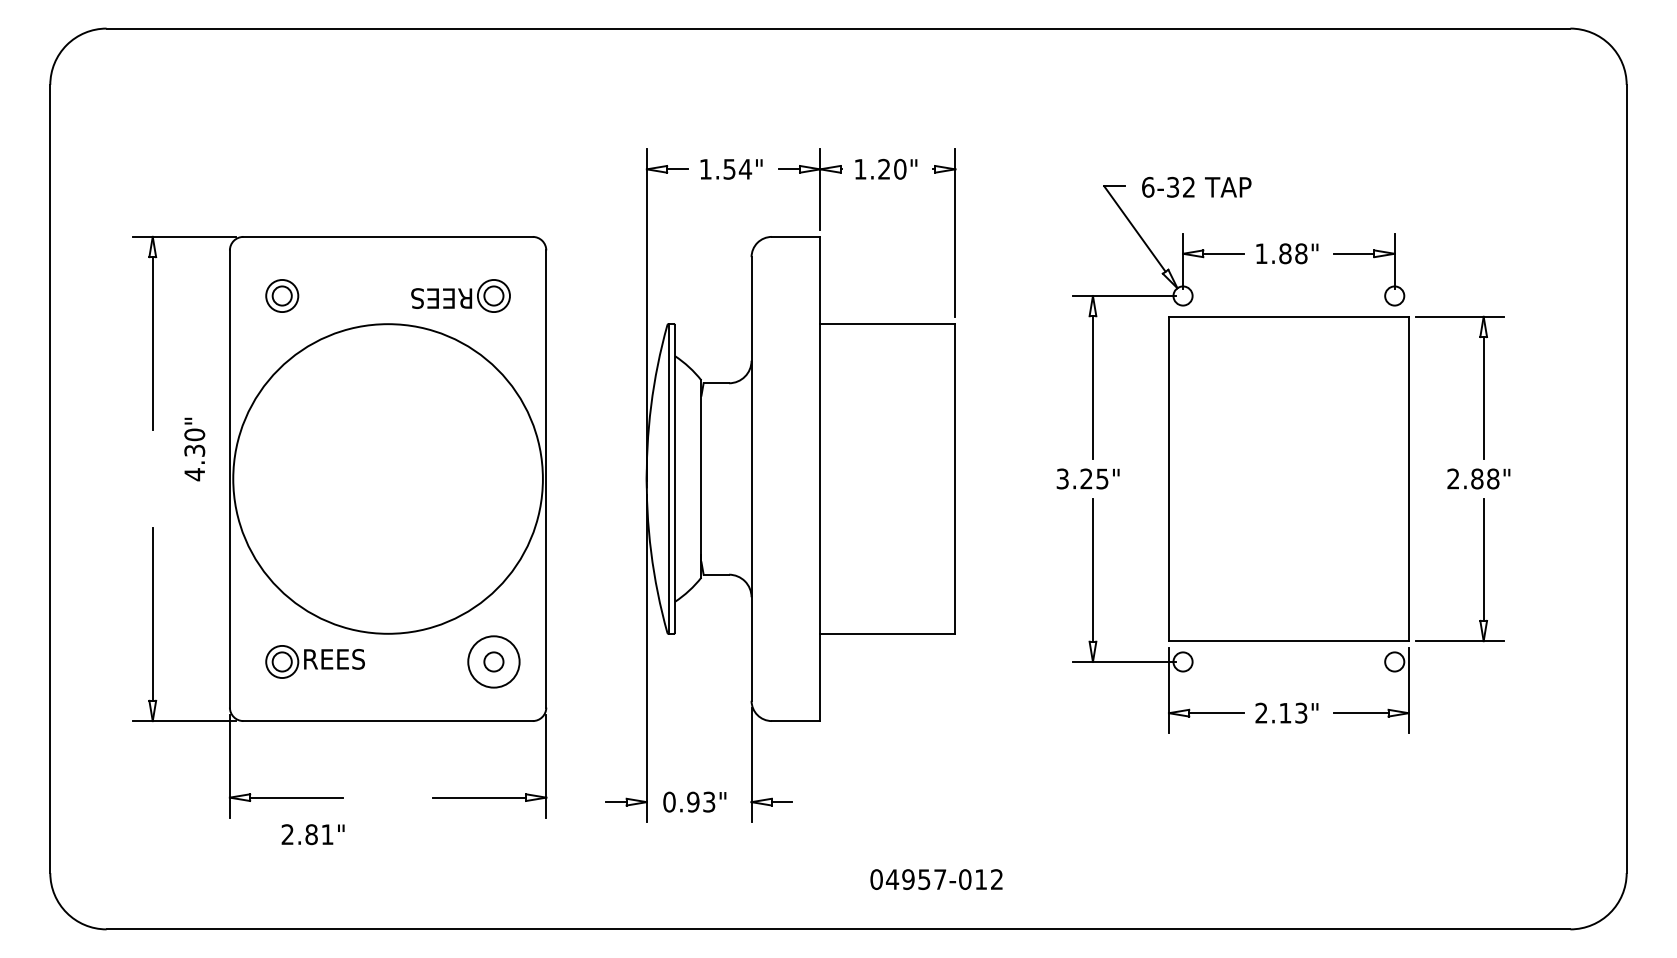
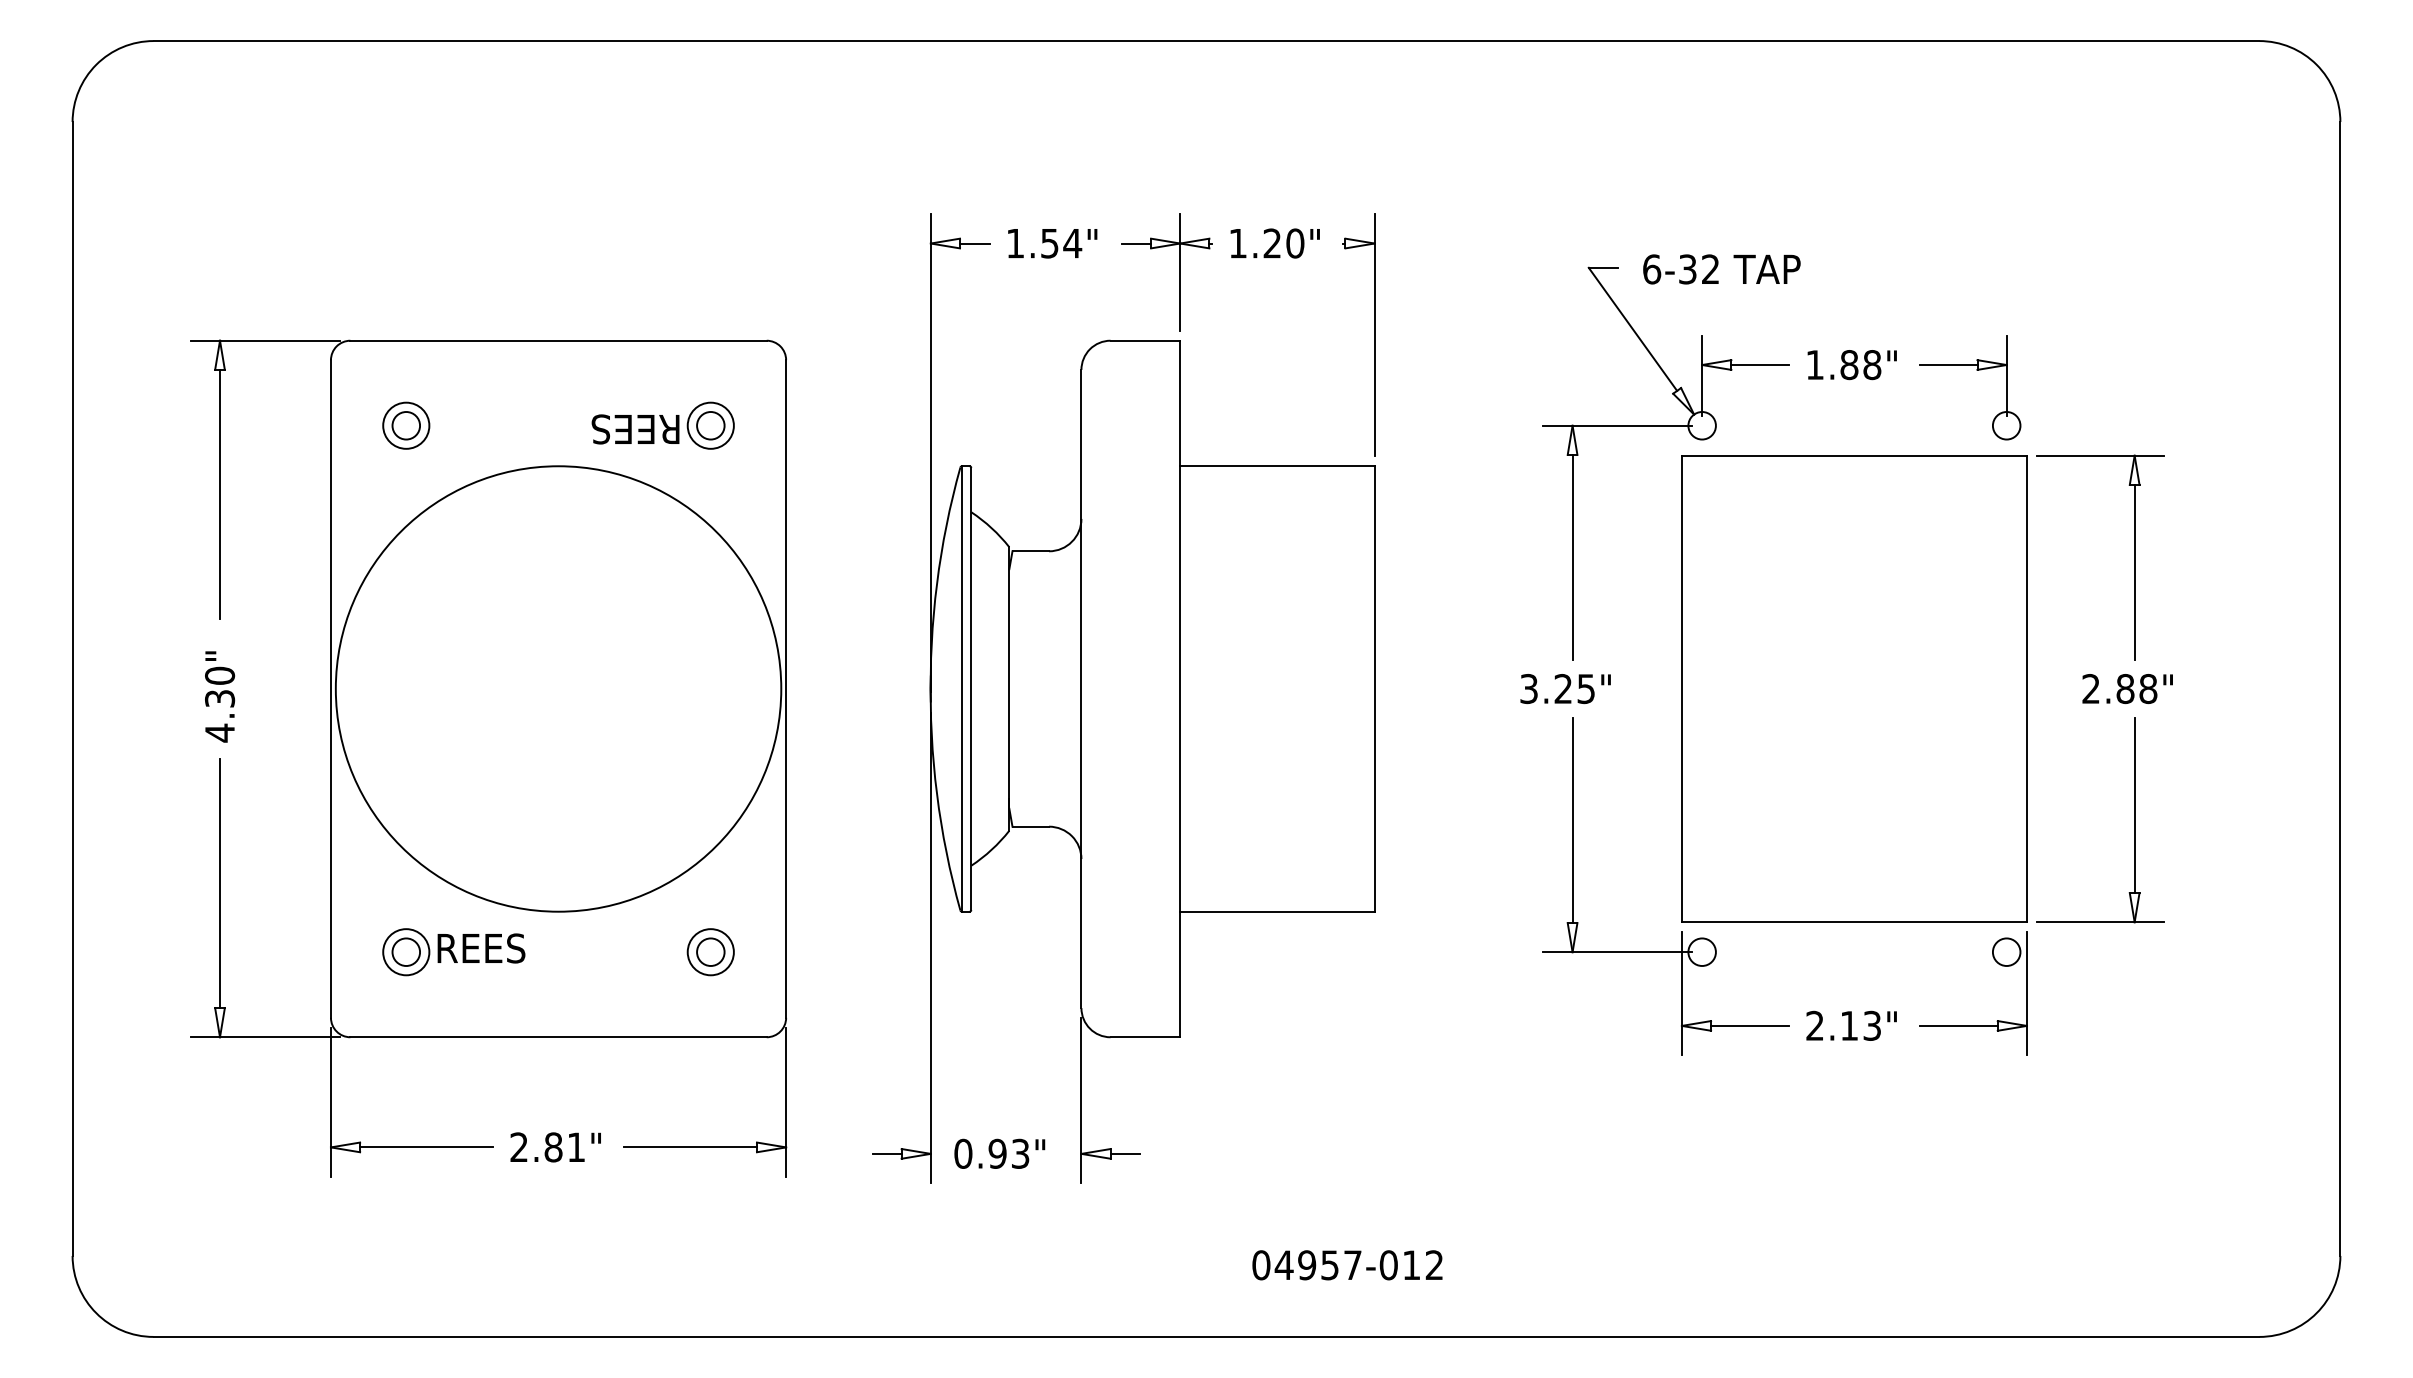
text: (194, 449) -> (219, 696), moved
circle: (493, 661) -> (710, 951), size x0.62
text: (312, 834) -> (554, 1147), moved

